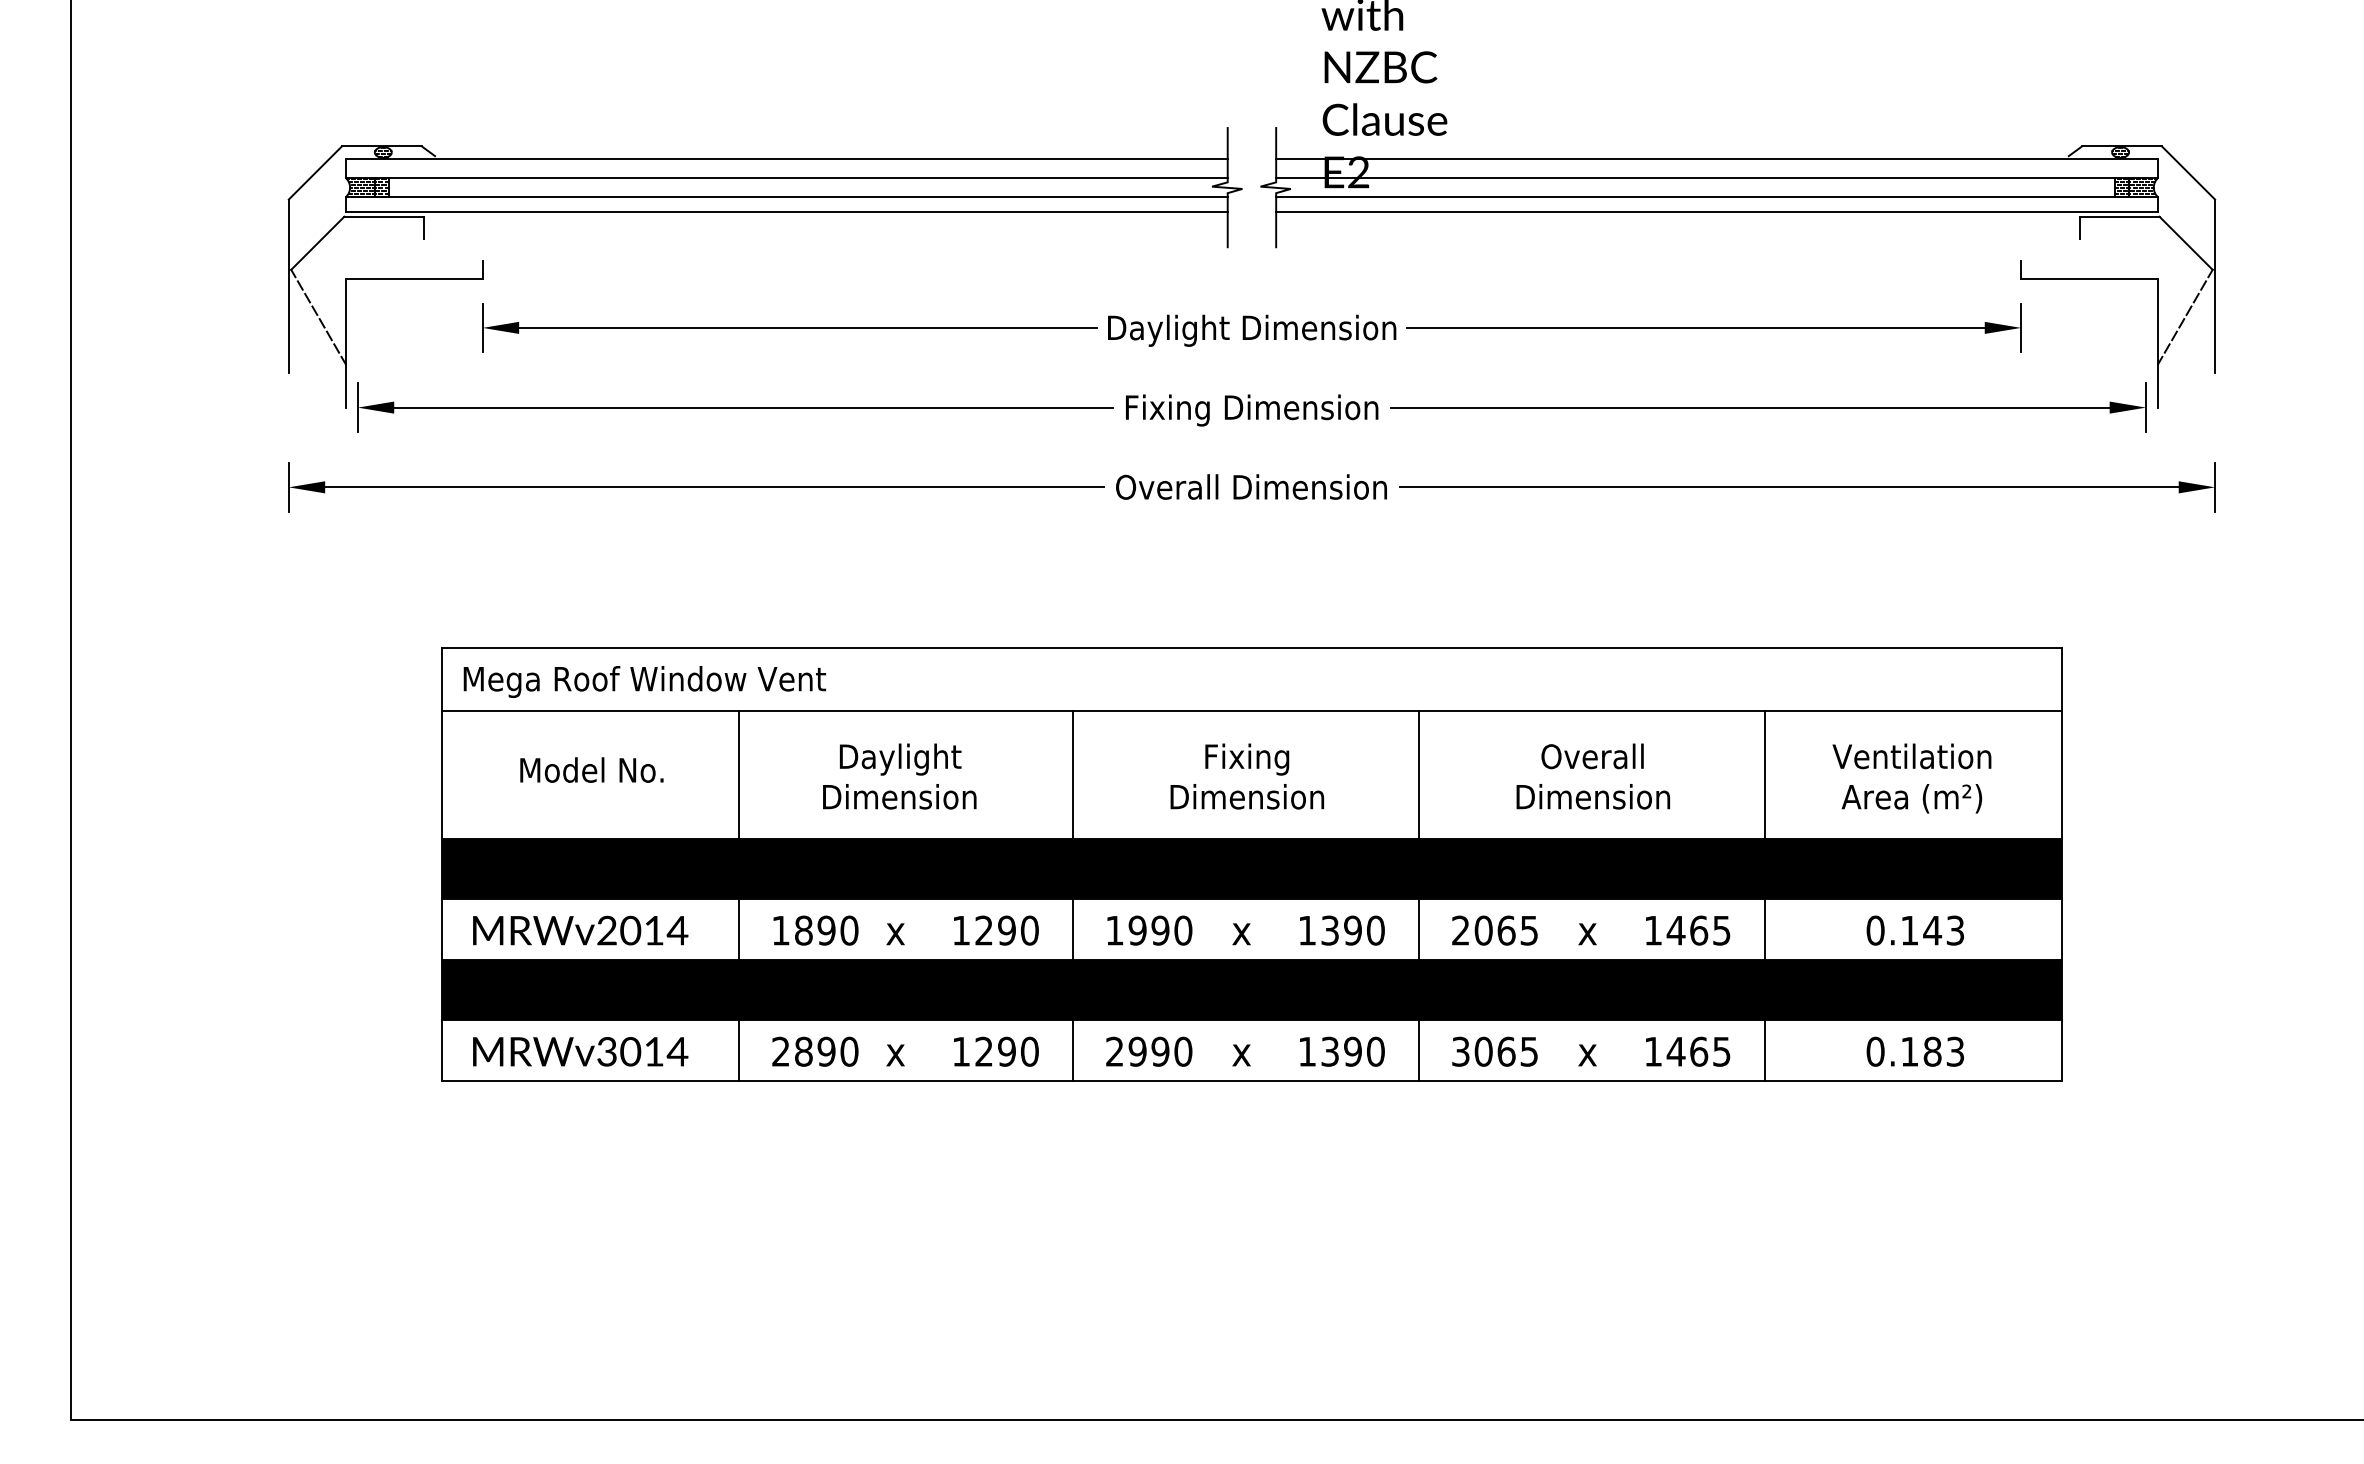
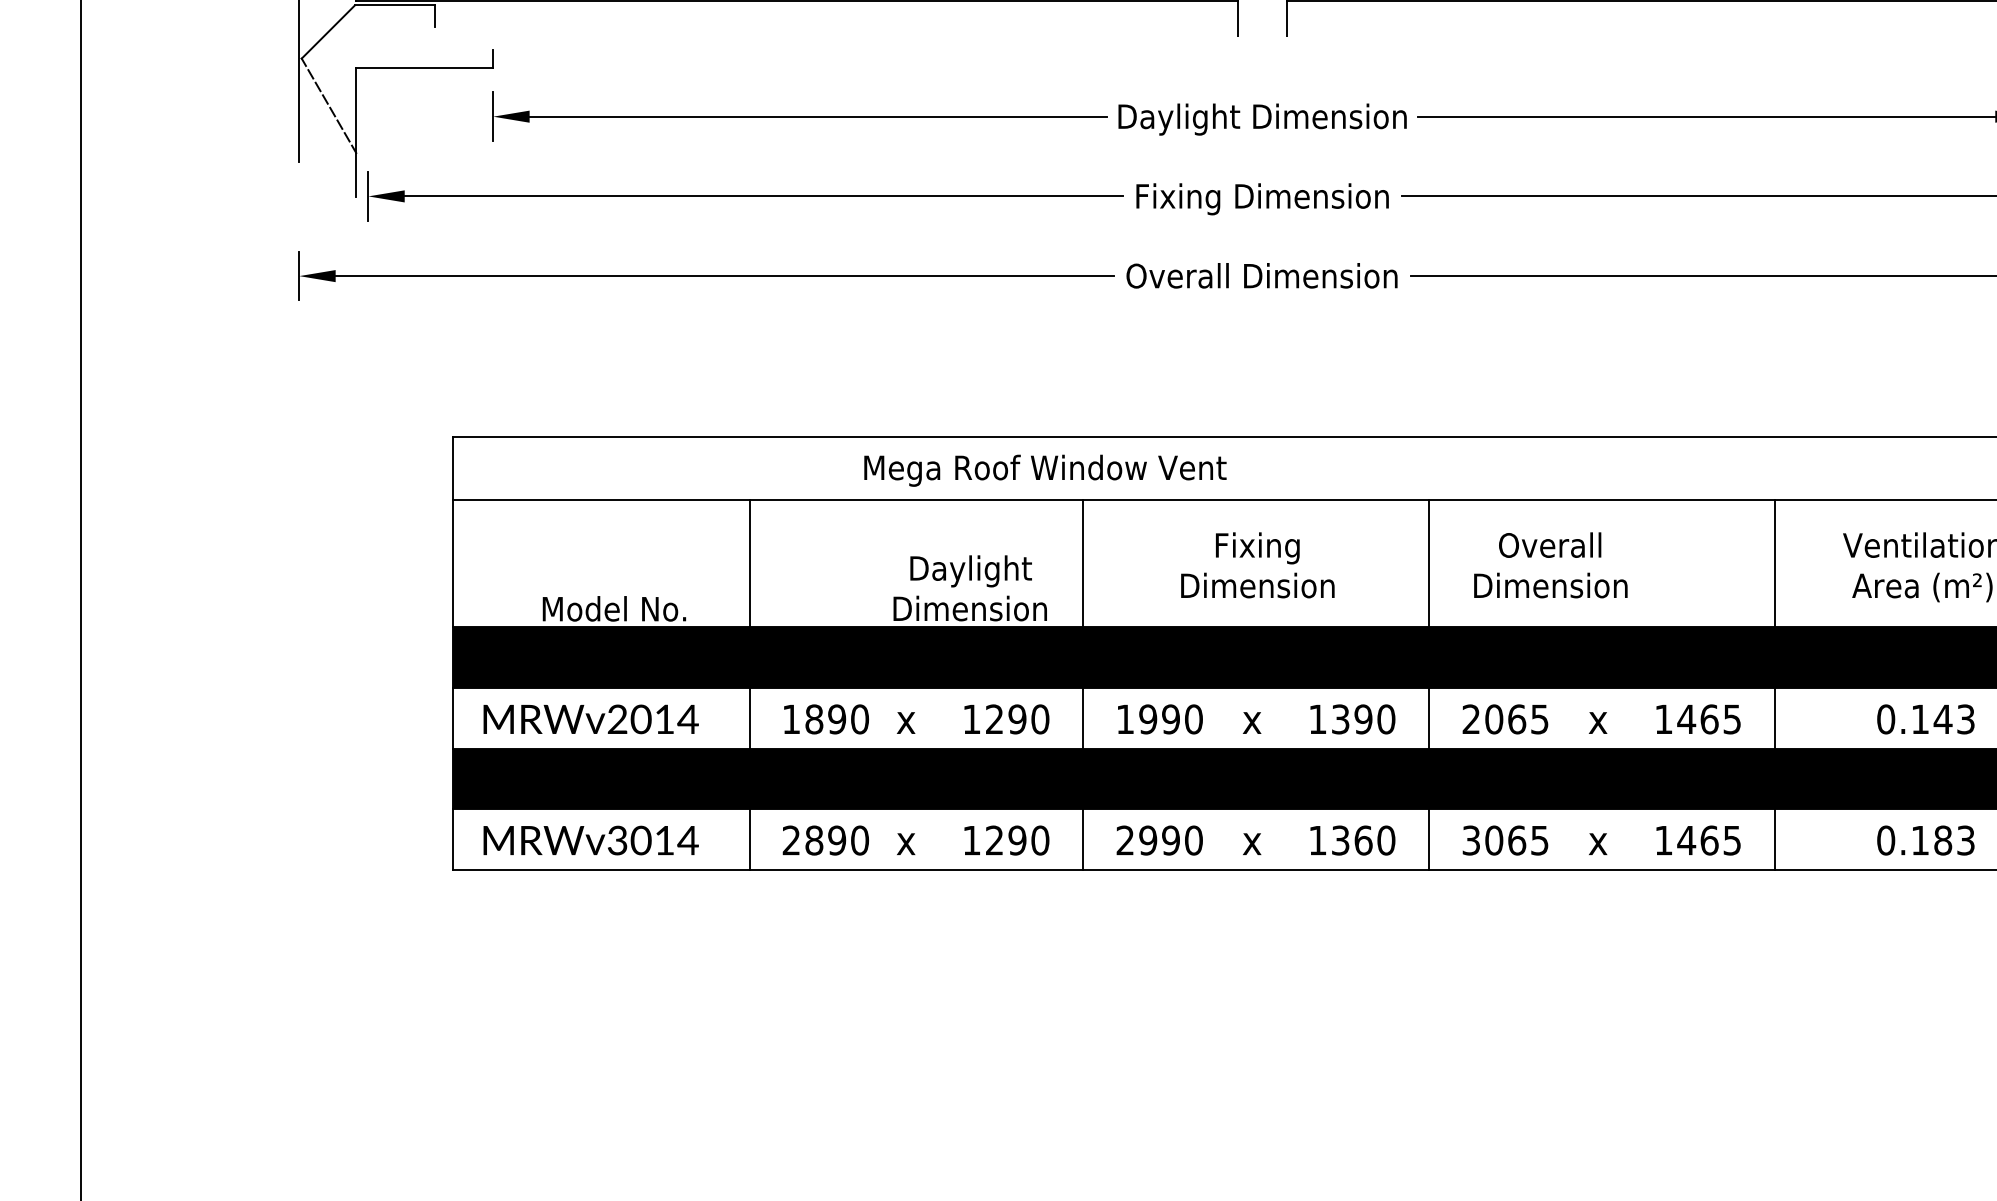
text: (644, 681) -> (1045, 470), moved
text: (591, 769) -> (614, 608), moved
text: (899, 776) -> (970, 588), moved
text: (1593, 776) -> (1551, 565), moved
text: (1353, 1051) -> (1364, 840), 1390 -> 1360

